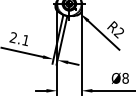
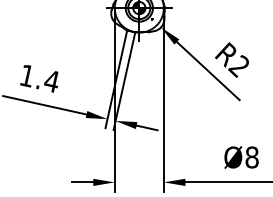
text: (18, 39) -> (37, 79), 2.1 -> 1.4

